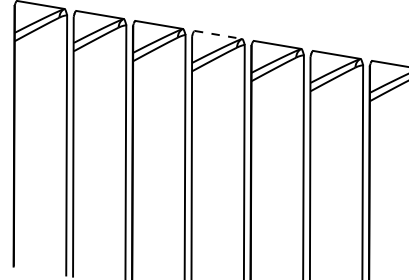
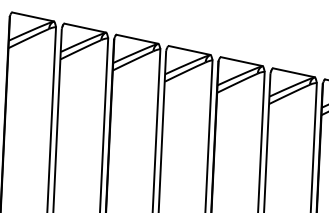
line: (218, 34) -> (189, 50), dashed -> solid

